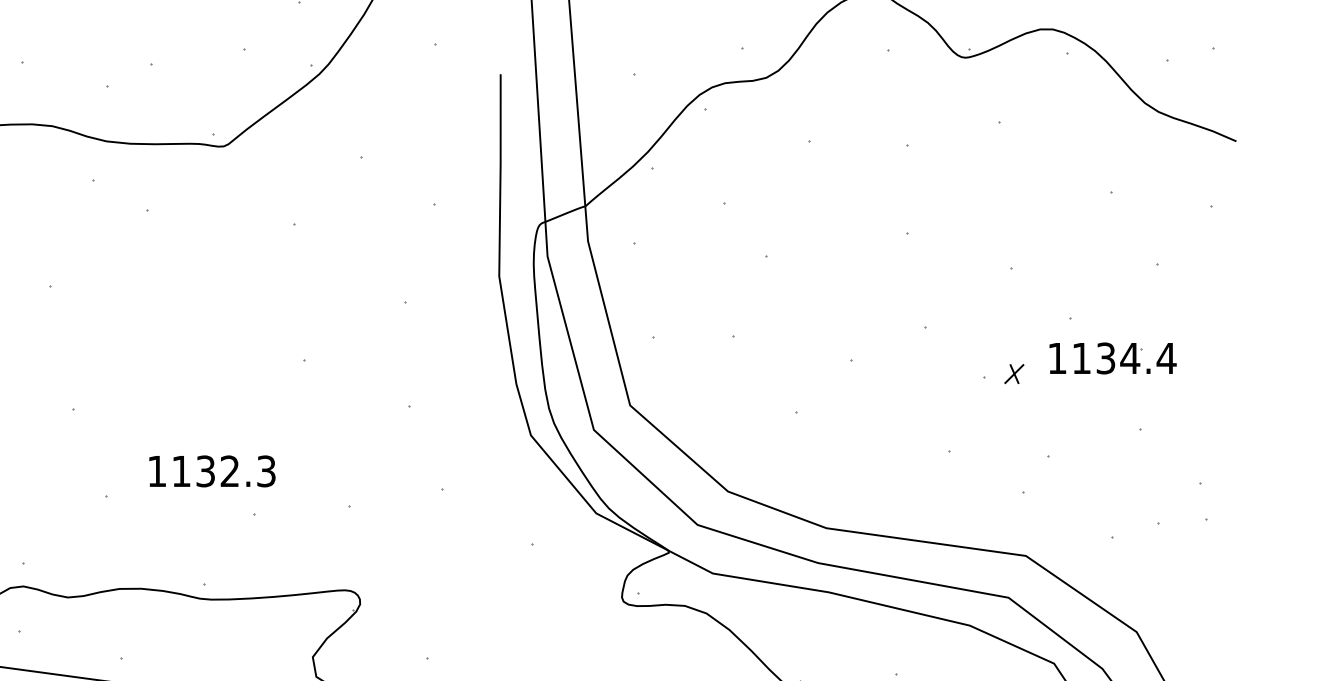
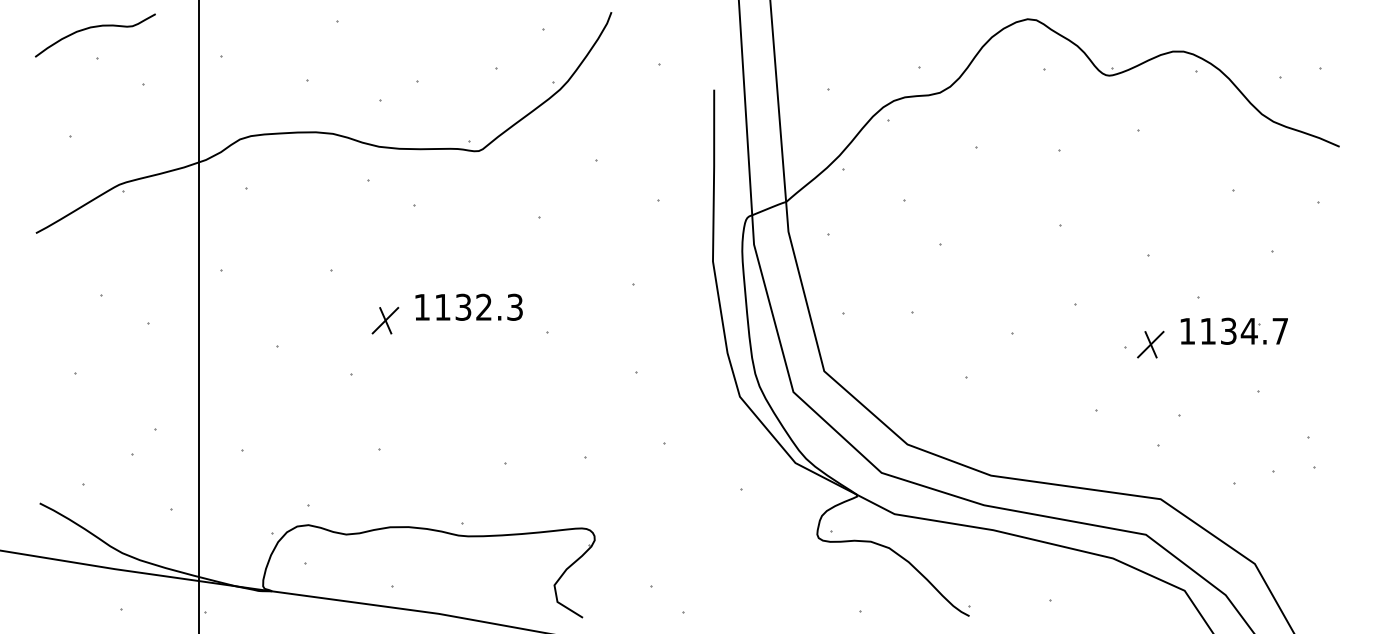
part: (114, 345) -> (385, 320), added
text: (1165, 358) -> (1279, 331), 1134.4 -> 1134.7
part: (1013, 373) -> (1150, 344), size x1.67
text: (211, 470) -> (468, 306), moved

